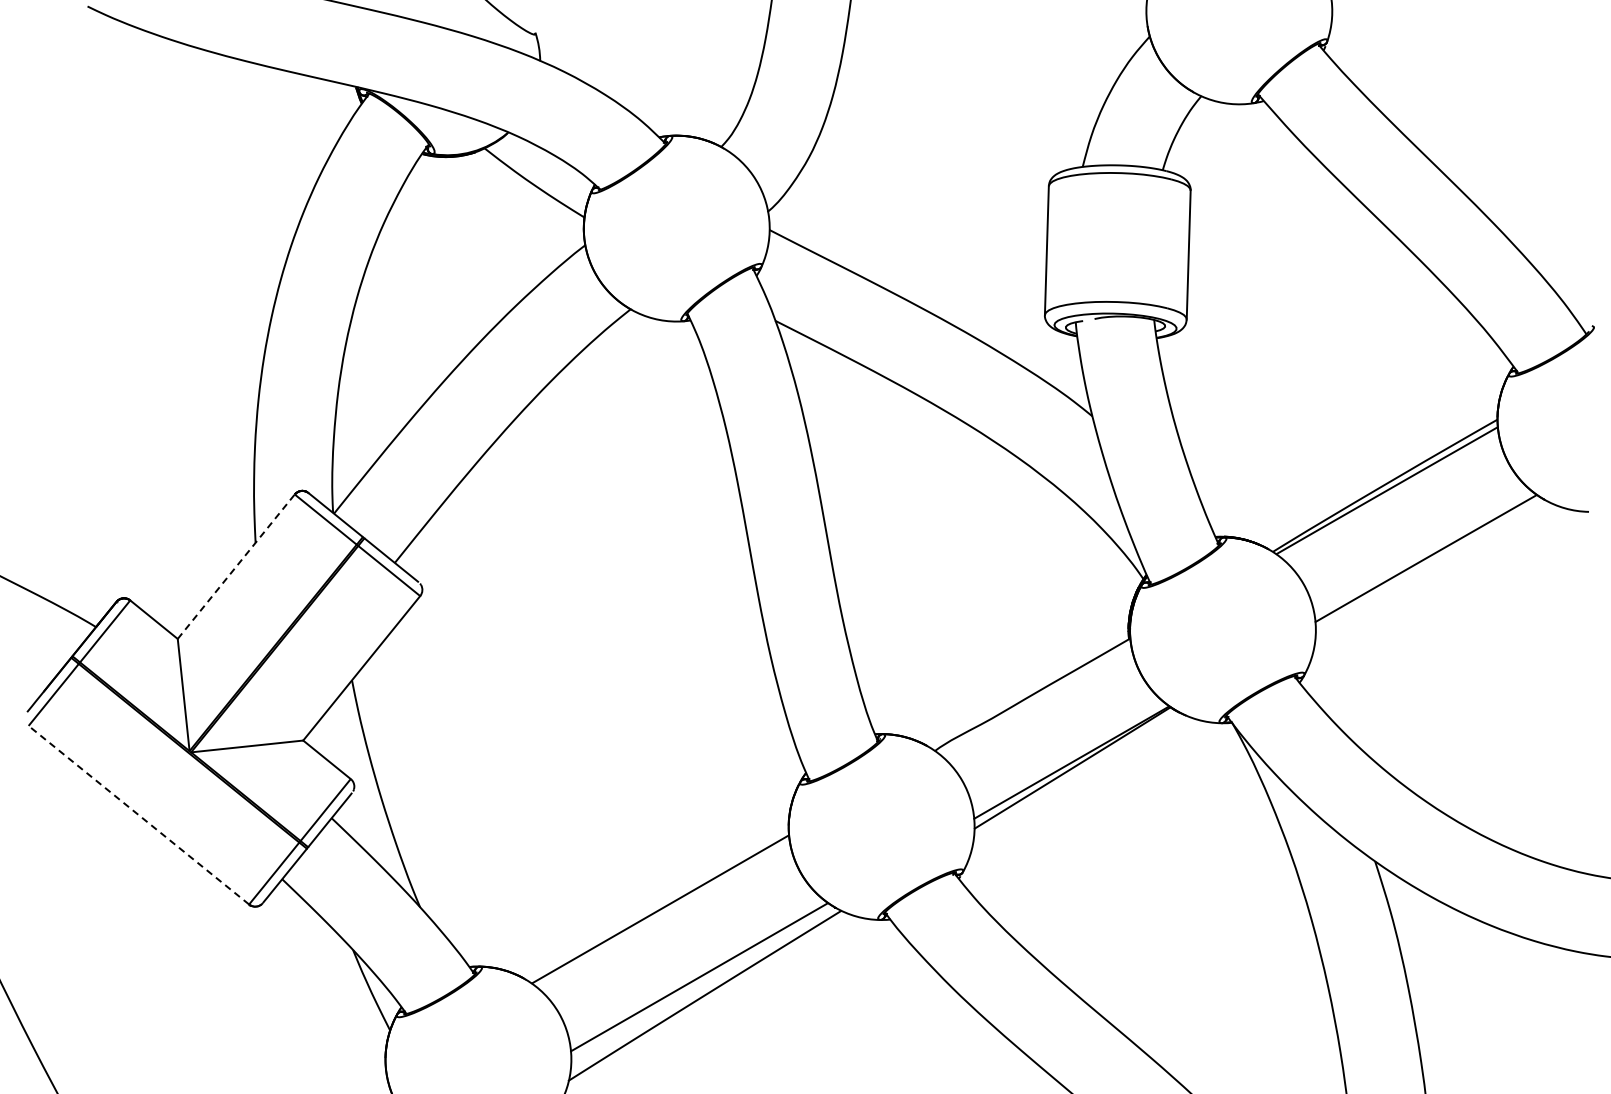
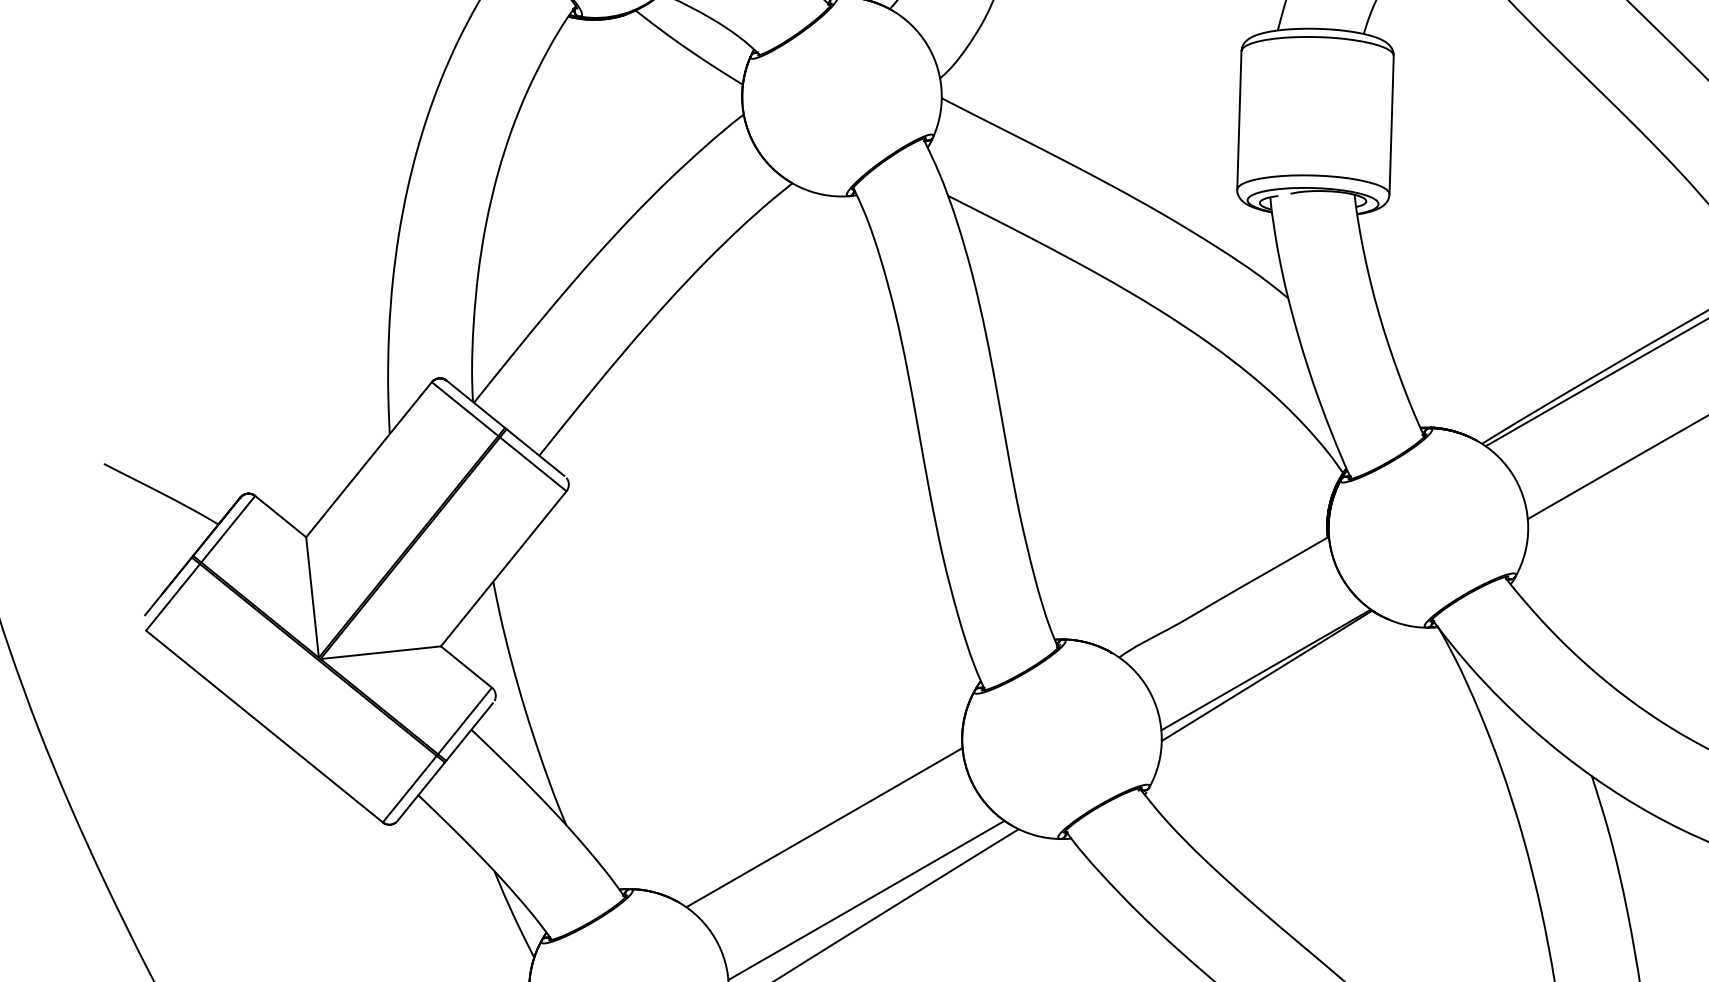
line: (236, 566) -> (369, 459), dashed -> solid
line: (138, 815) -> (264, 726), dashed -> solid

